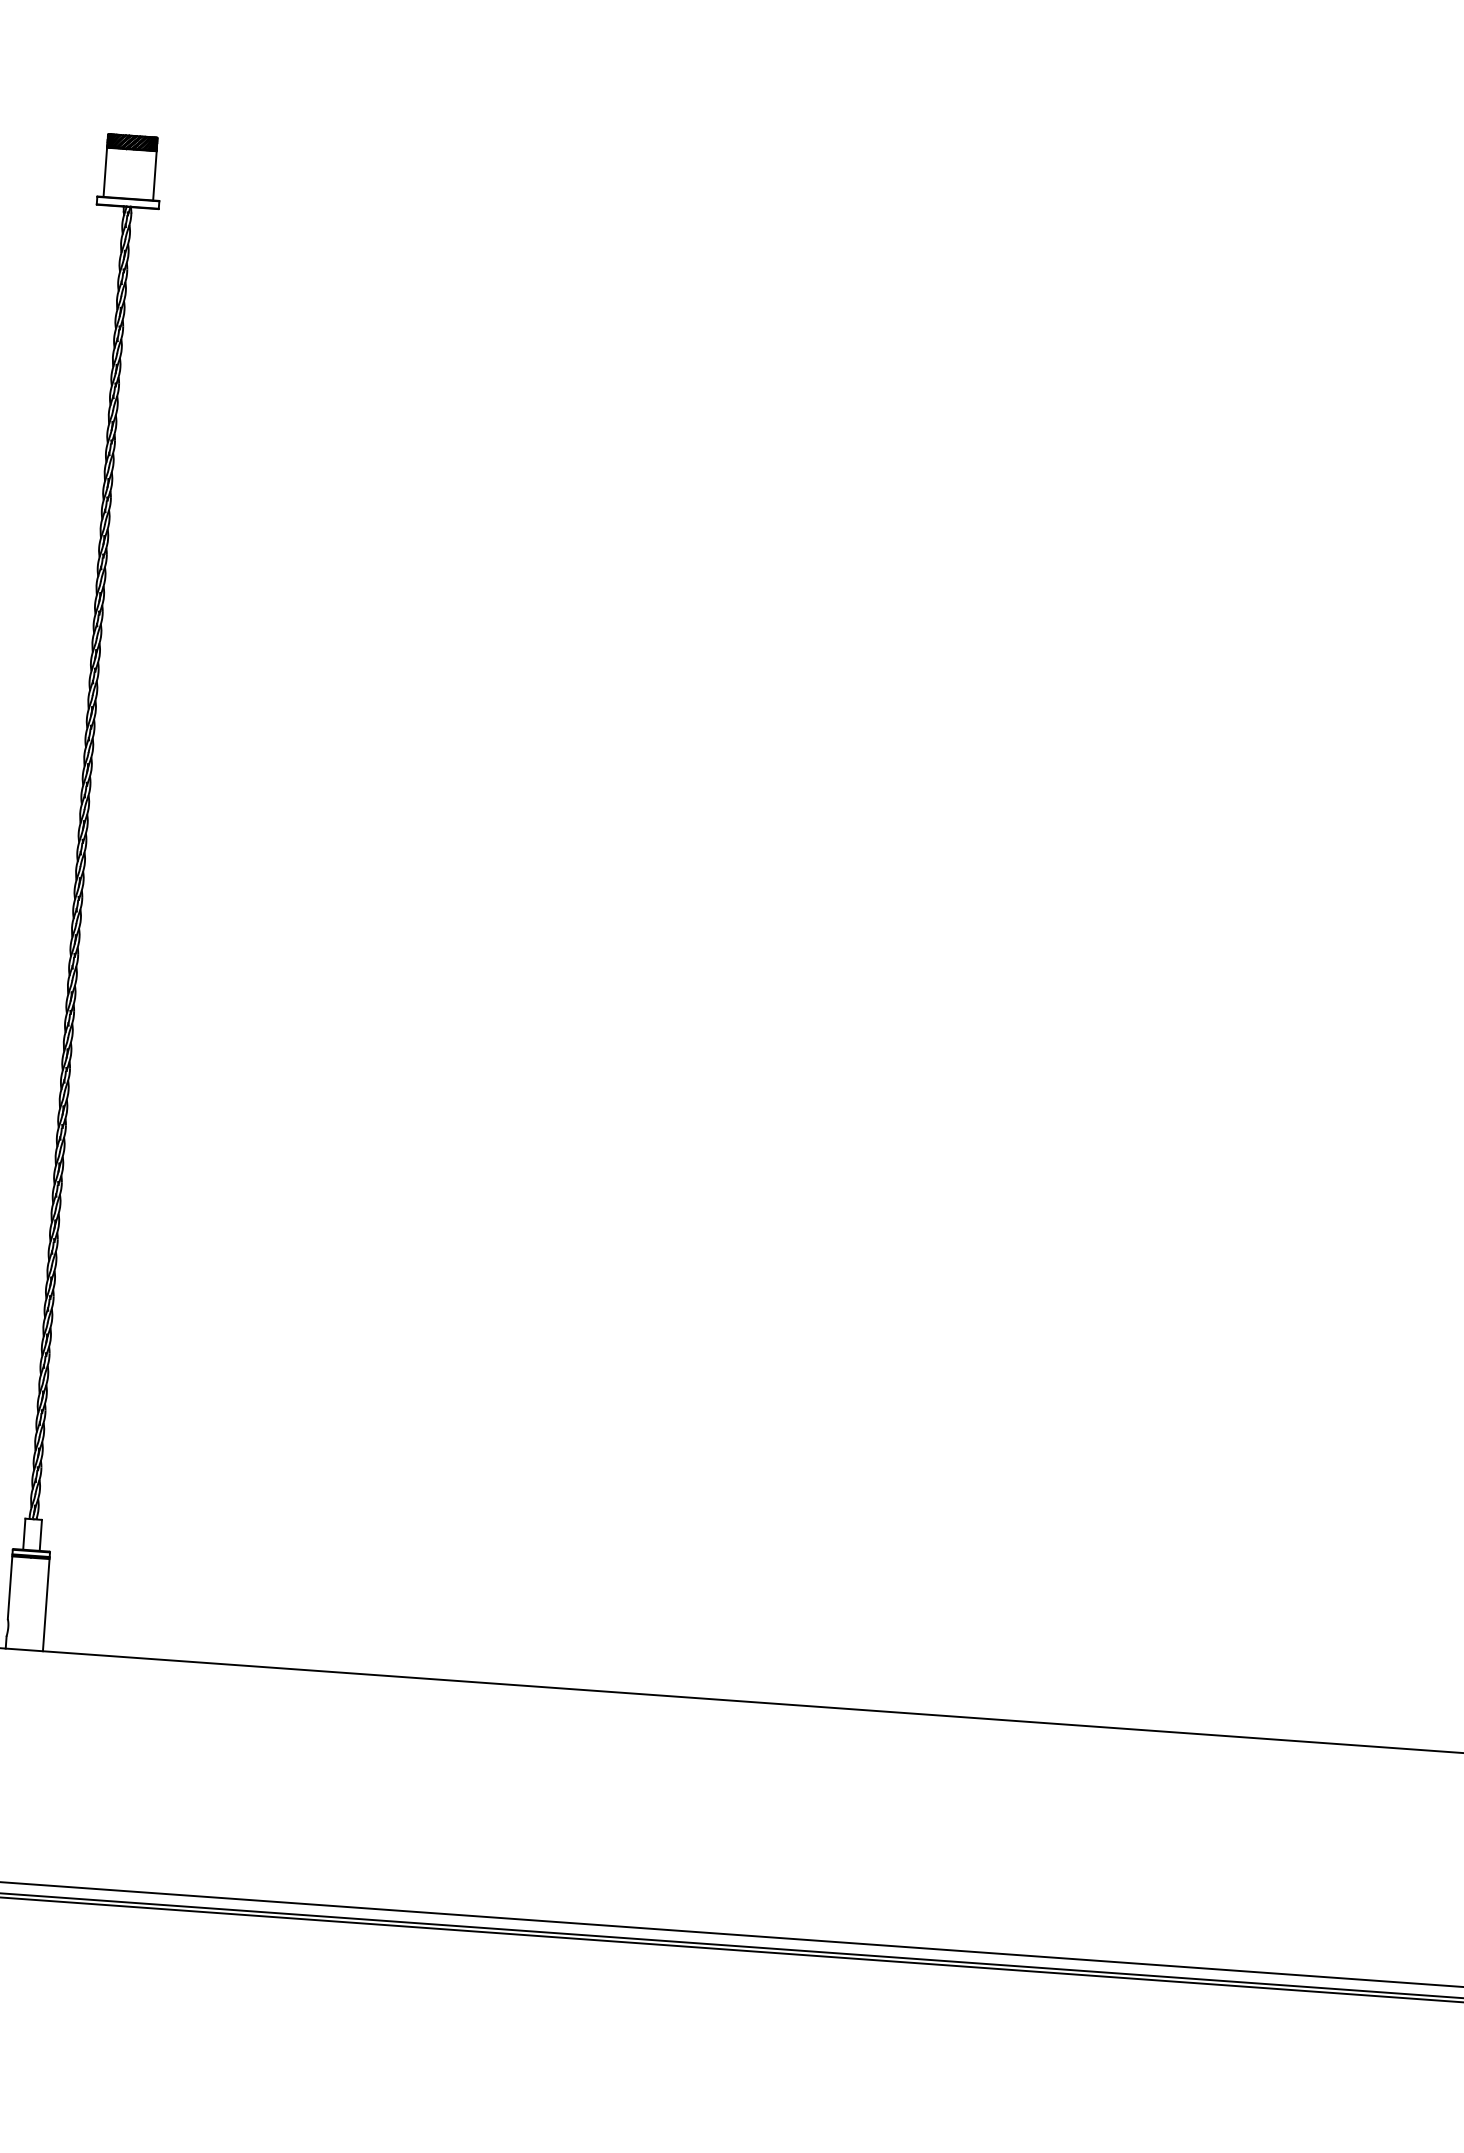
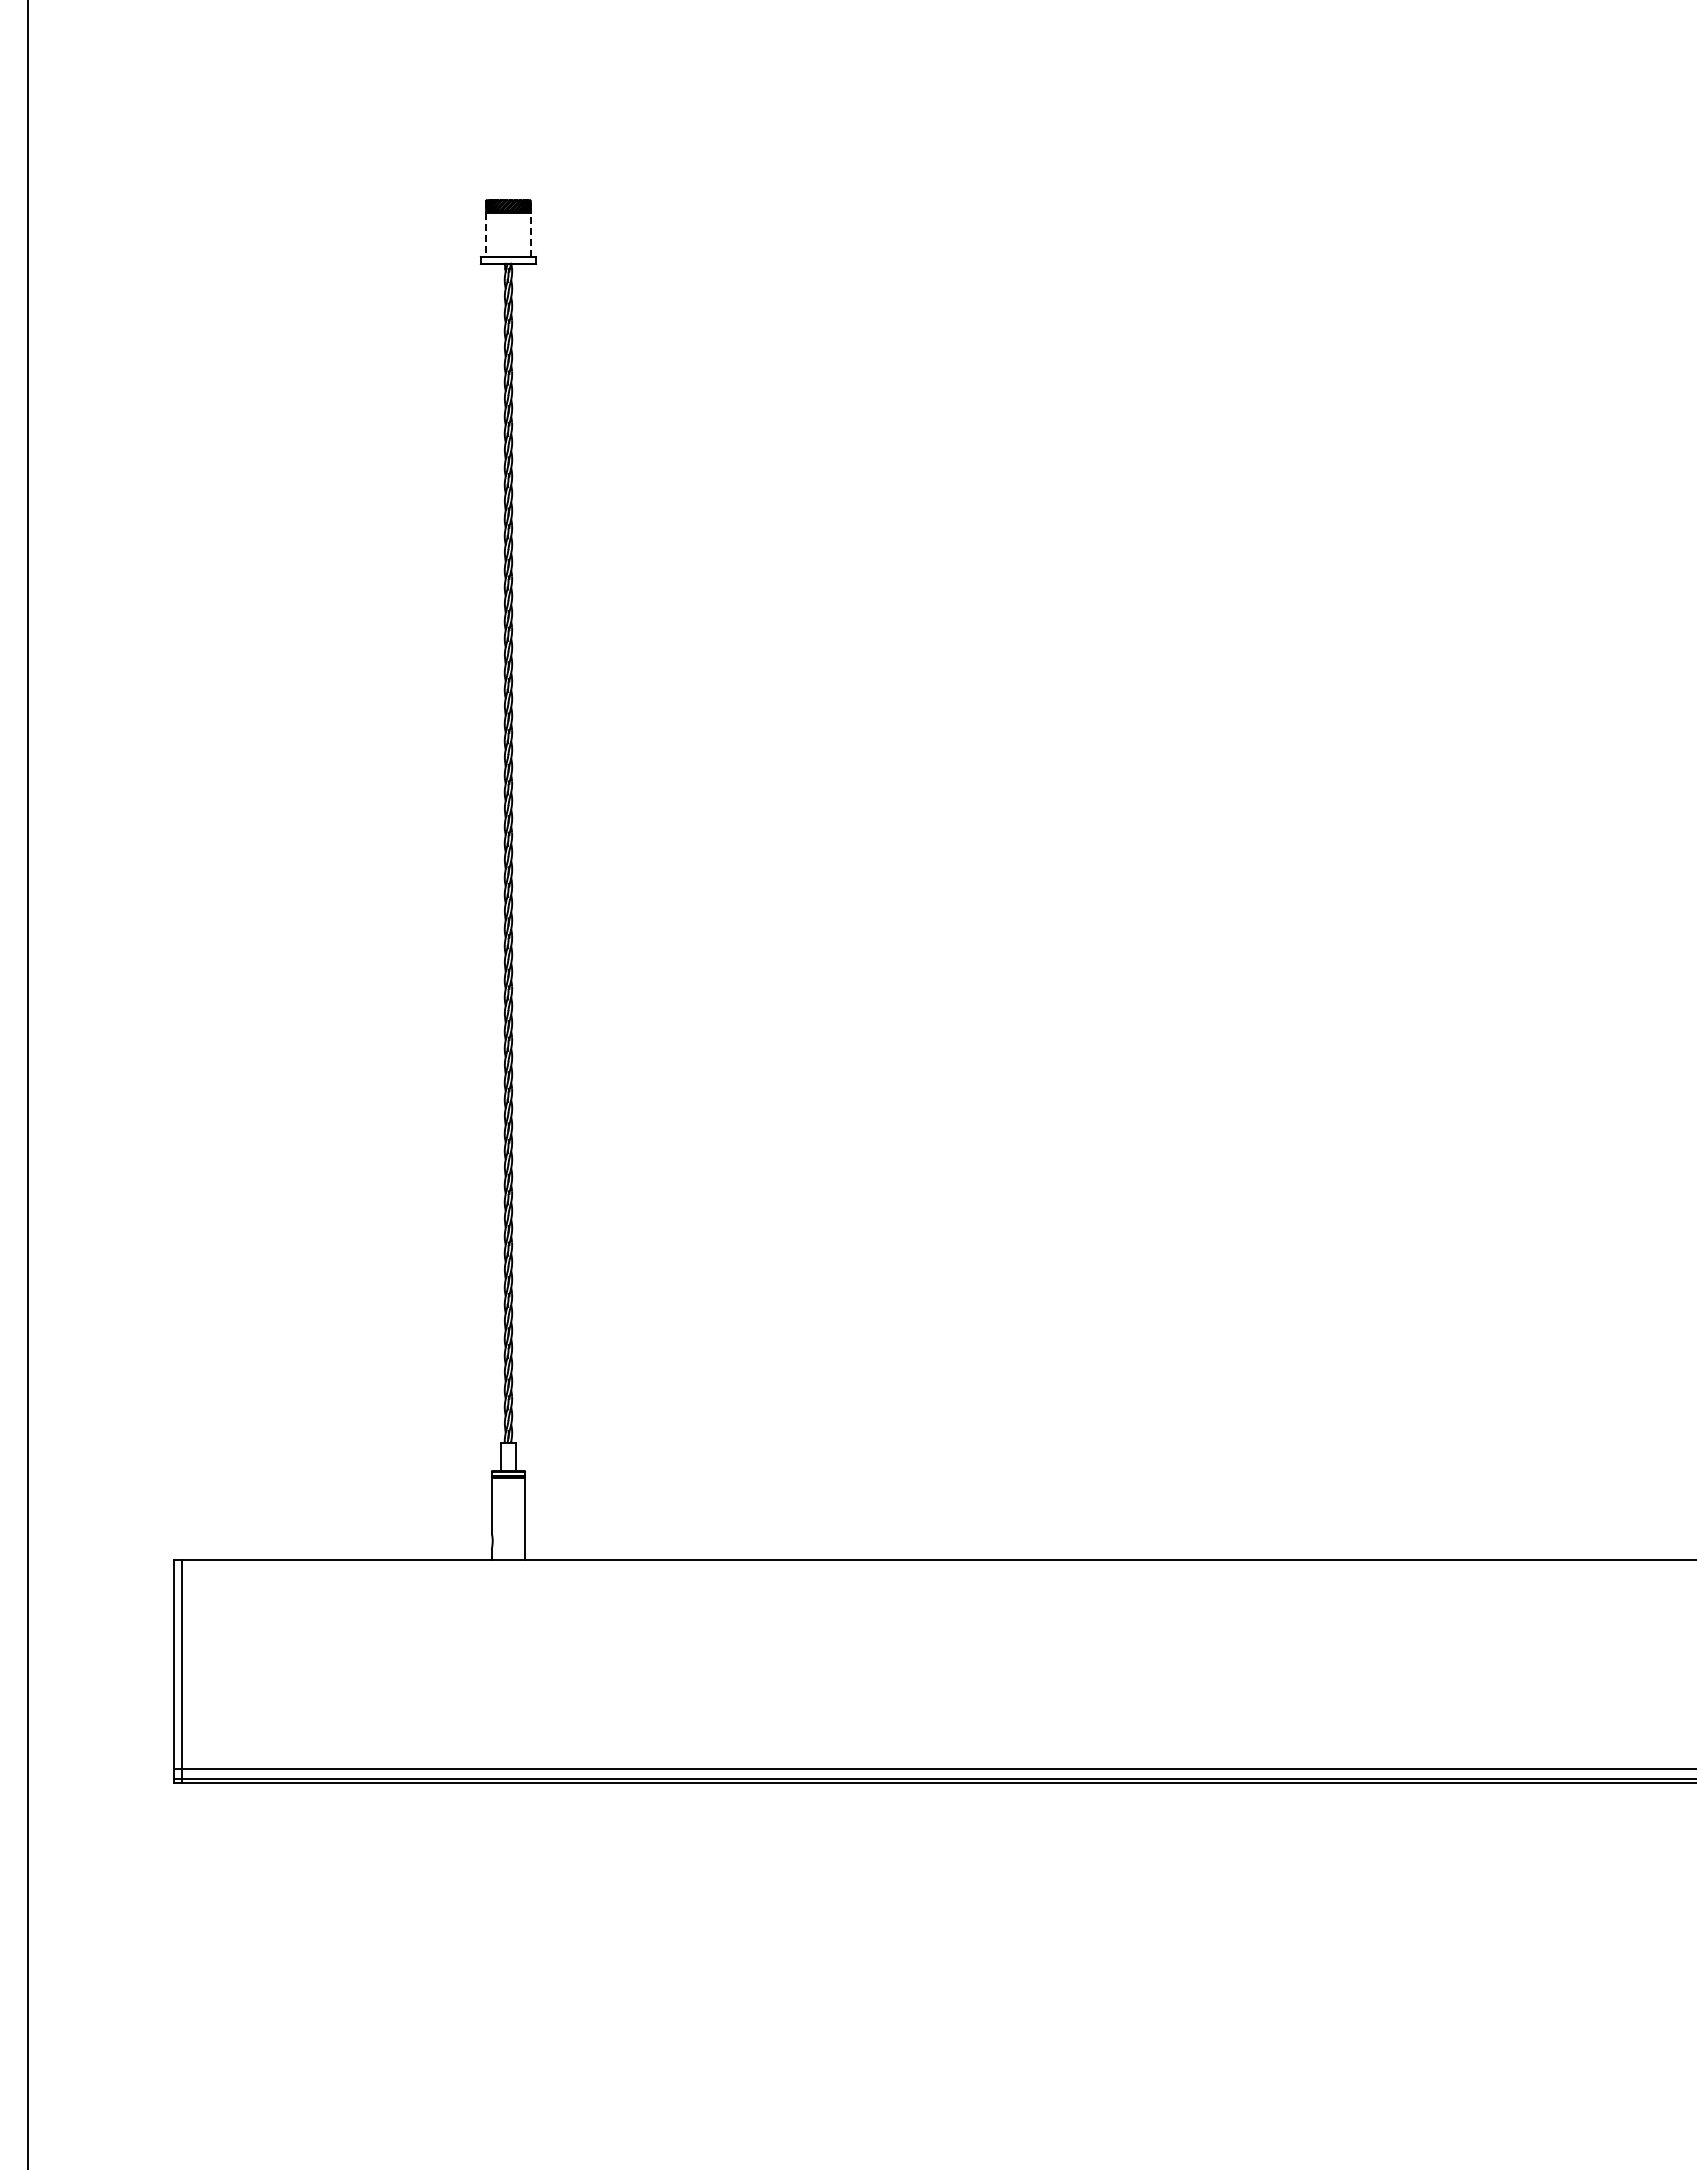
line: (105, 173) -> (486, 235), solid -> dashed
line: (154, 175) -> (530, 234), solid -> dashed

